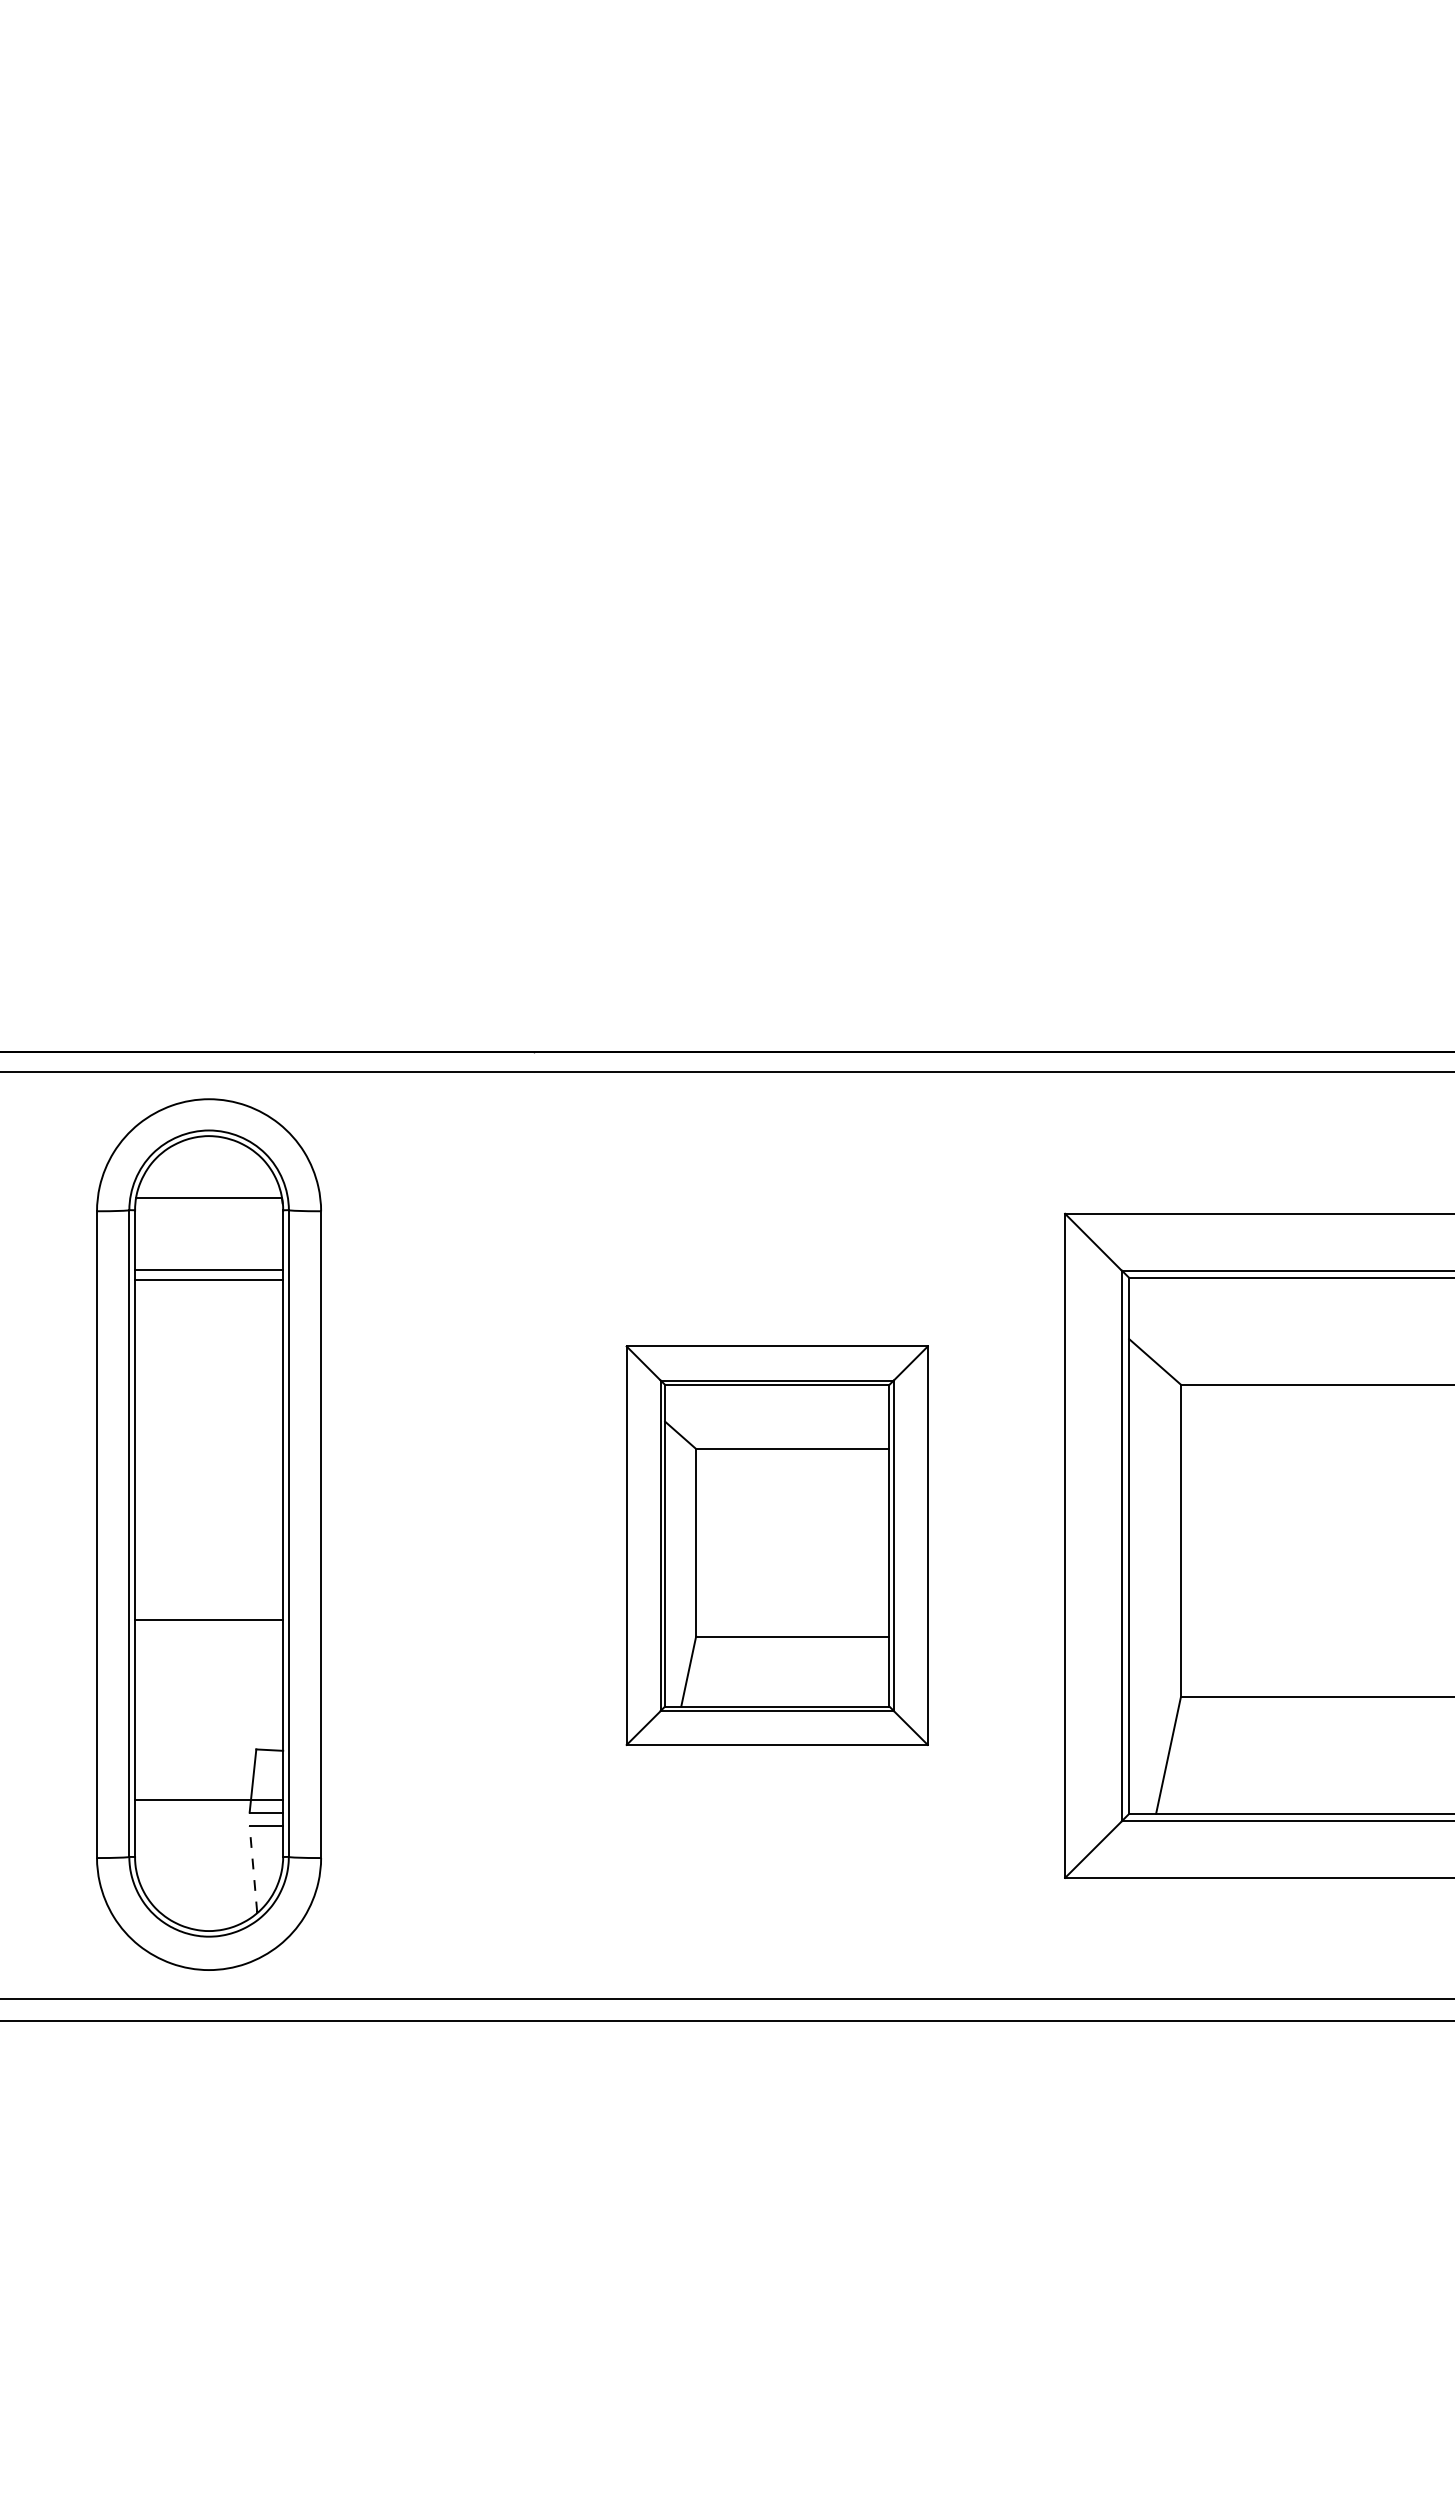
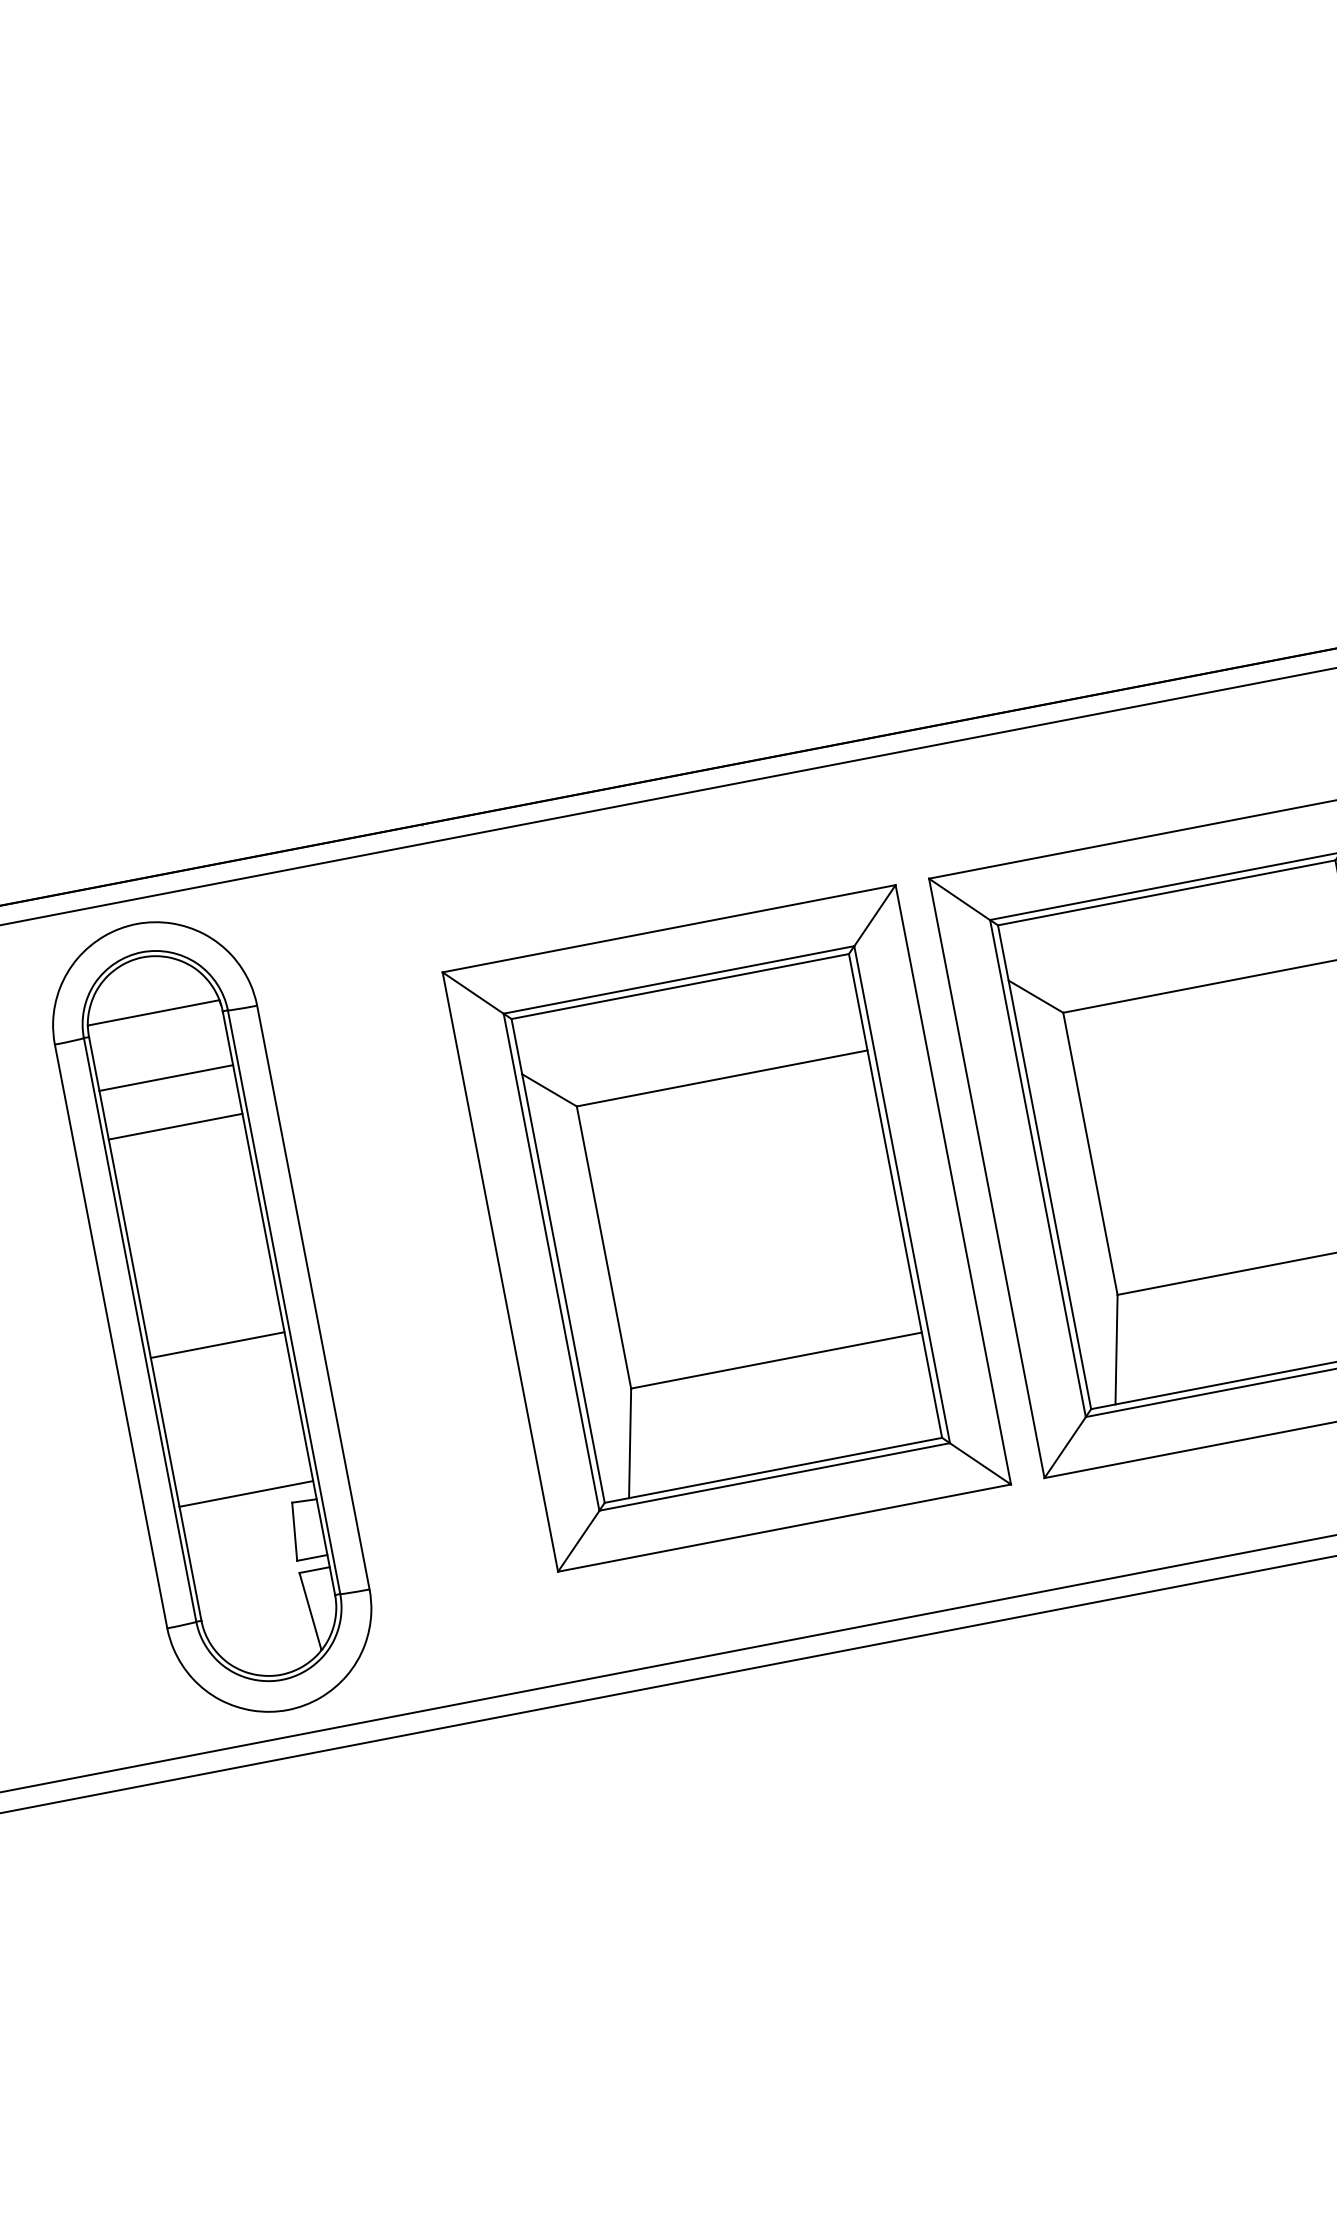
line: (208, 1279) -> (175, 1126), moved
part: (777, 1545) -> (727, 1228), size x1.67
line: (208, 1619) -> (217, 1344), moved
line: (208, 1799) -> (245, 1493), moved
line: (253, 1868) -> (310, 1610), dashed -> solid

